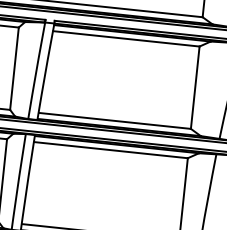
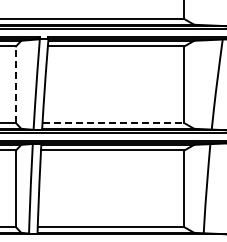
line: (15, 68) -> (16, 84), solid -> dashed
line: (114, 121) -> (113, 123), solid -> dashed

